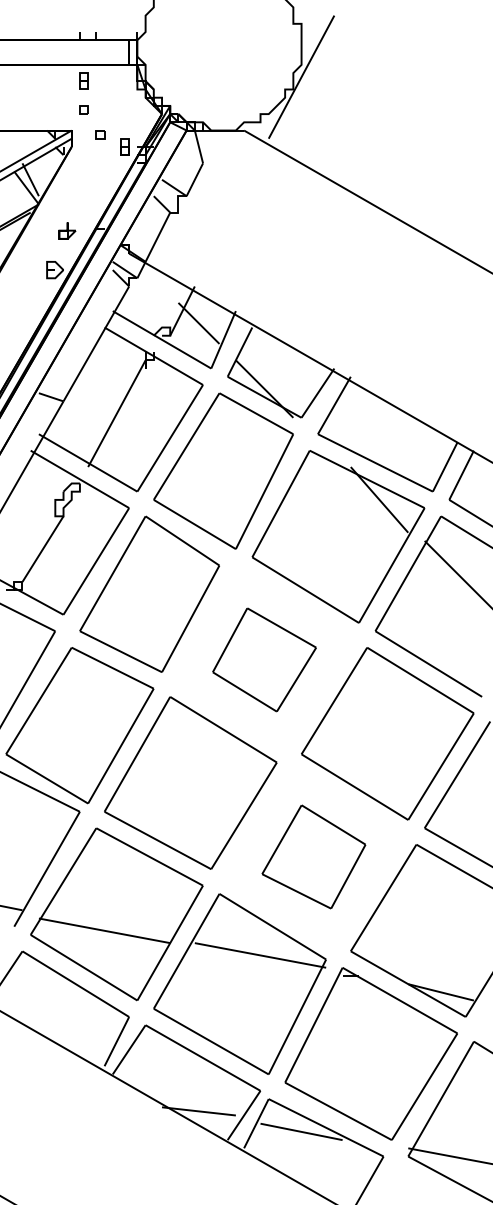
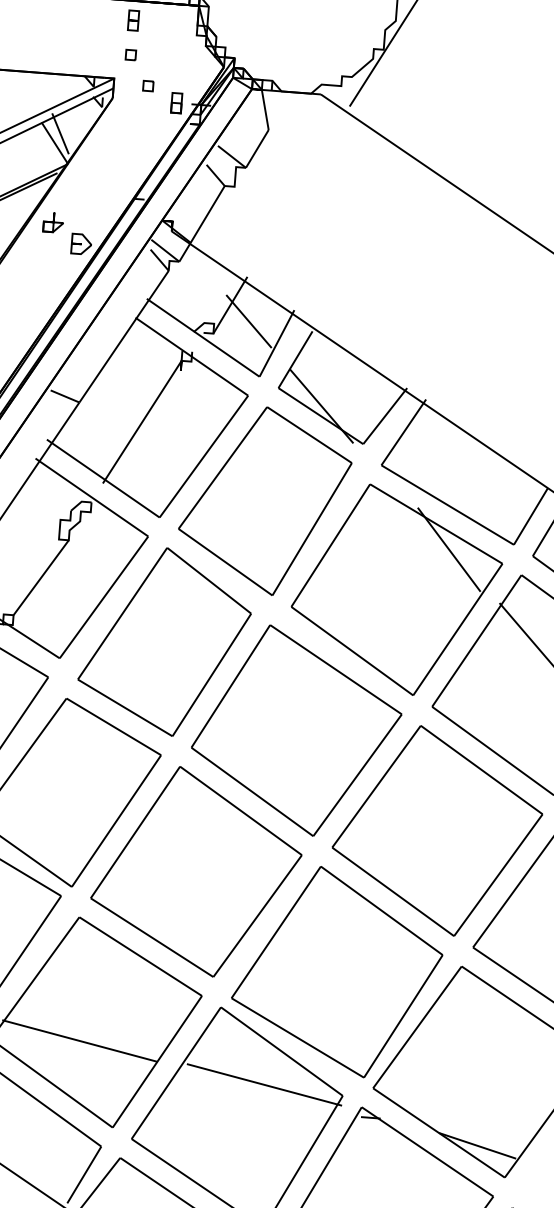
part: (67, 230) -> (53, 222), moved
part: (264, 659) -> (296, 730), size x1.67
part: (313, 856) -> (337, 971), size x1.67

